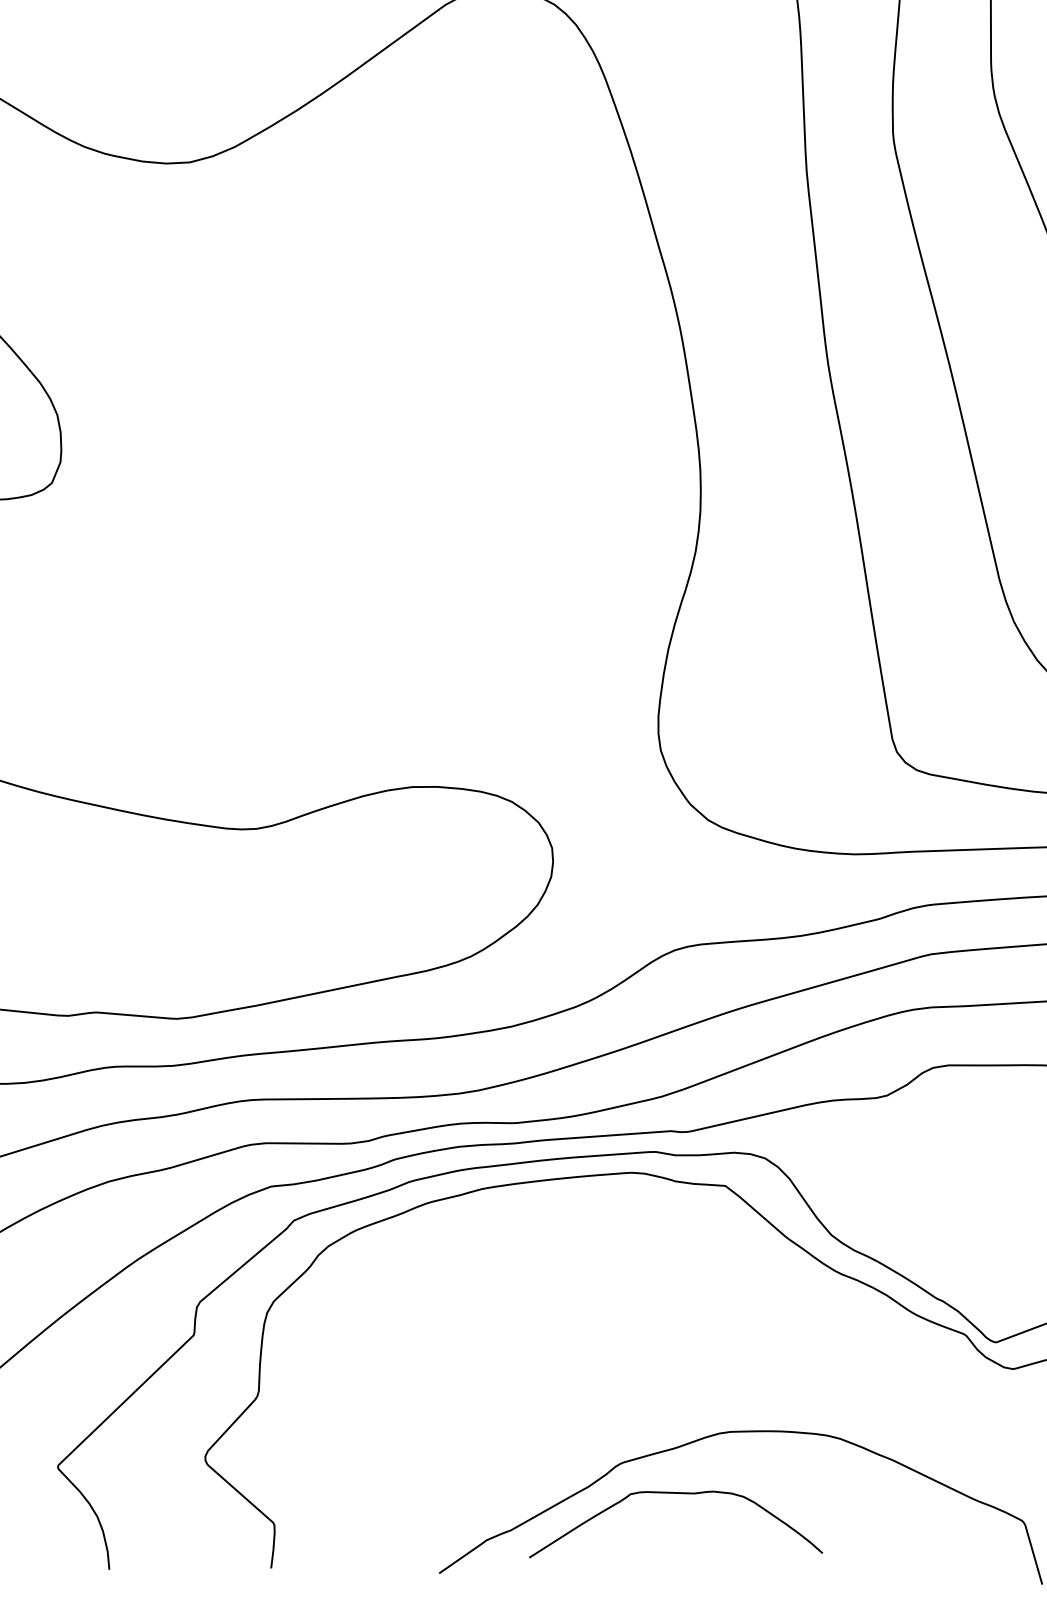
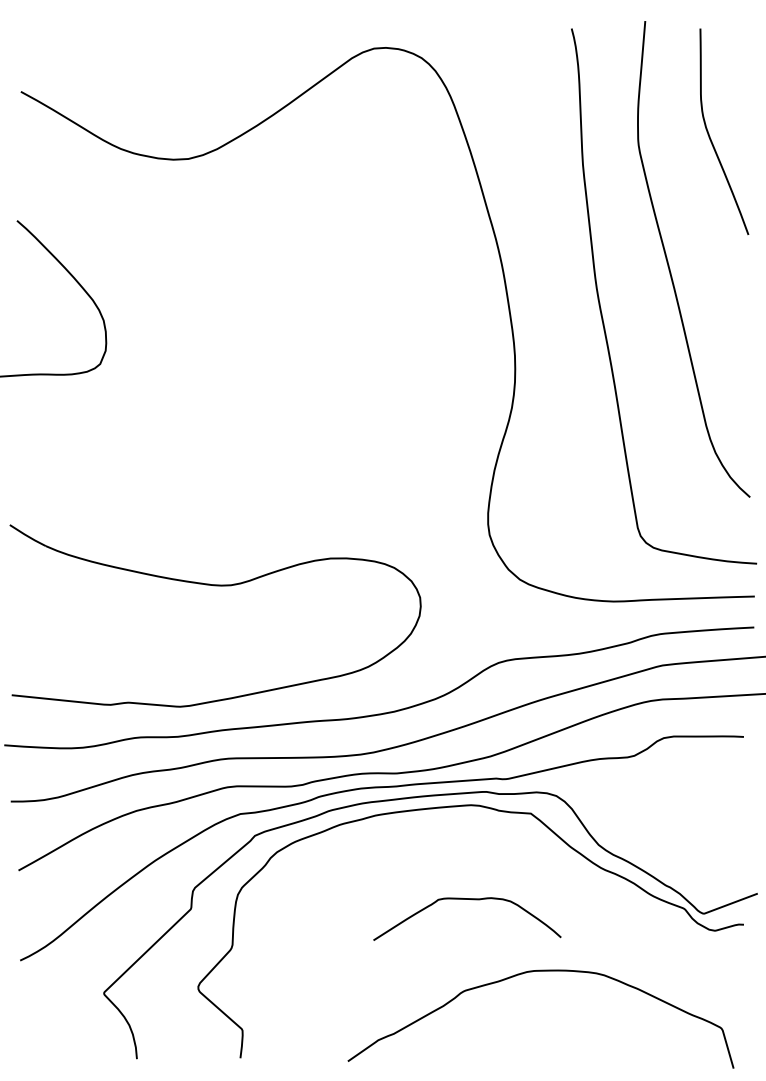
curve: (684, 1495) -> (472, 900), moved

